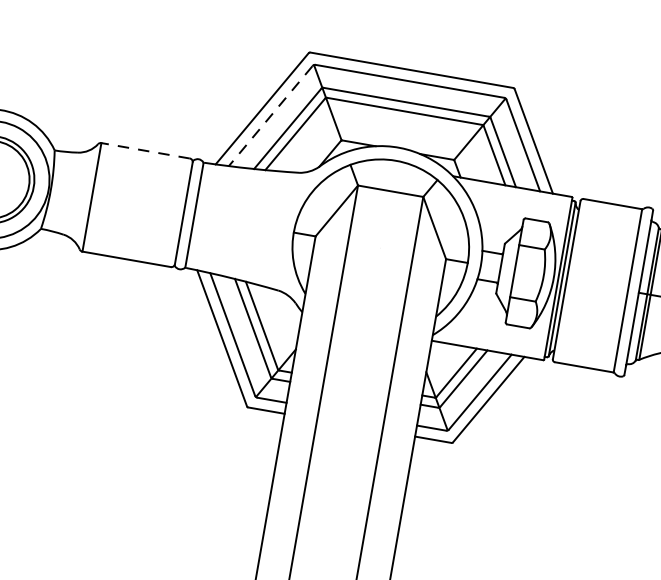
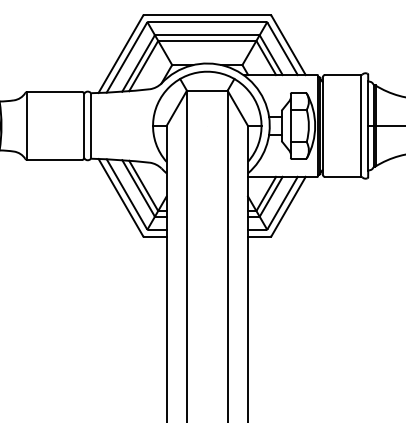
line: (270, 116) -> (126, 58), dashed -> solid
line: (145, 151) -> (54, 92), dashed -> solid

